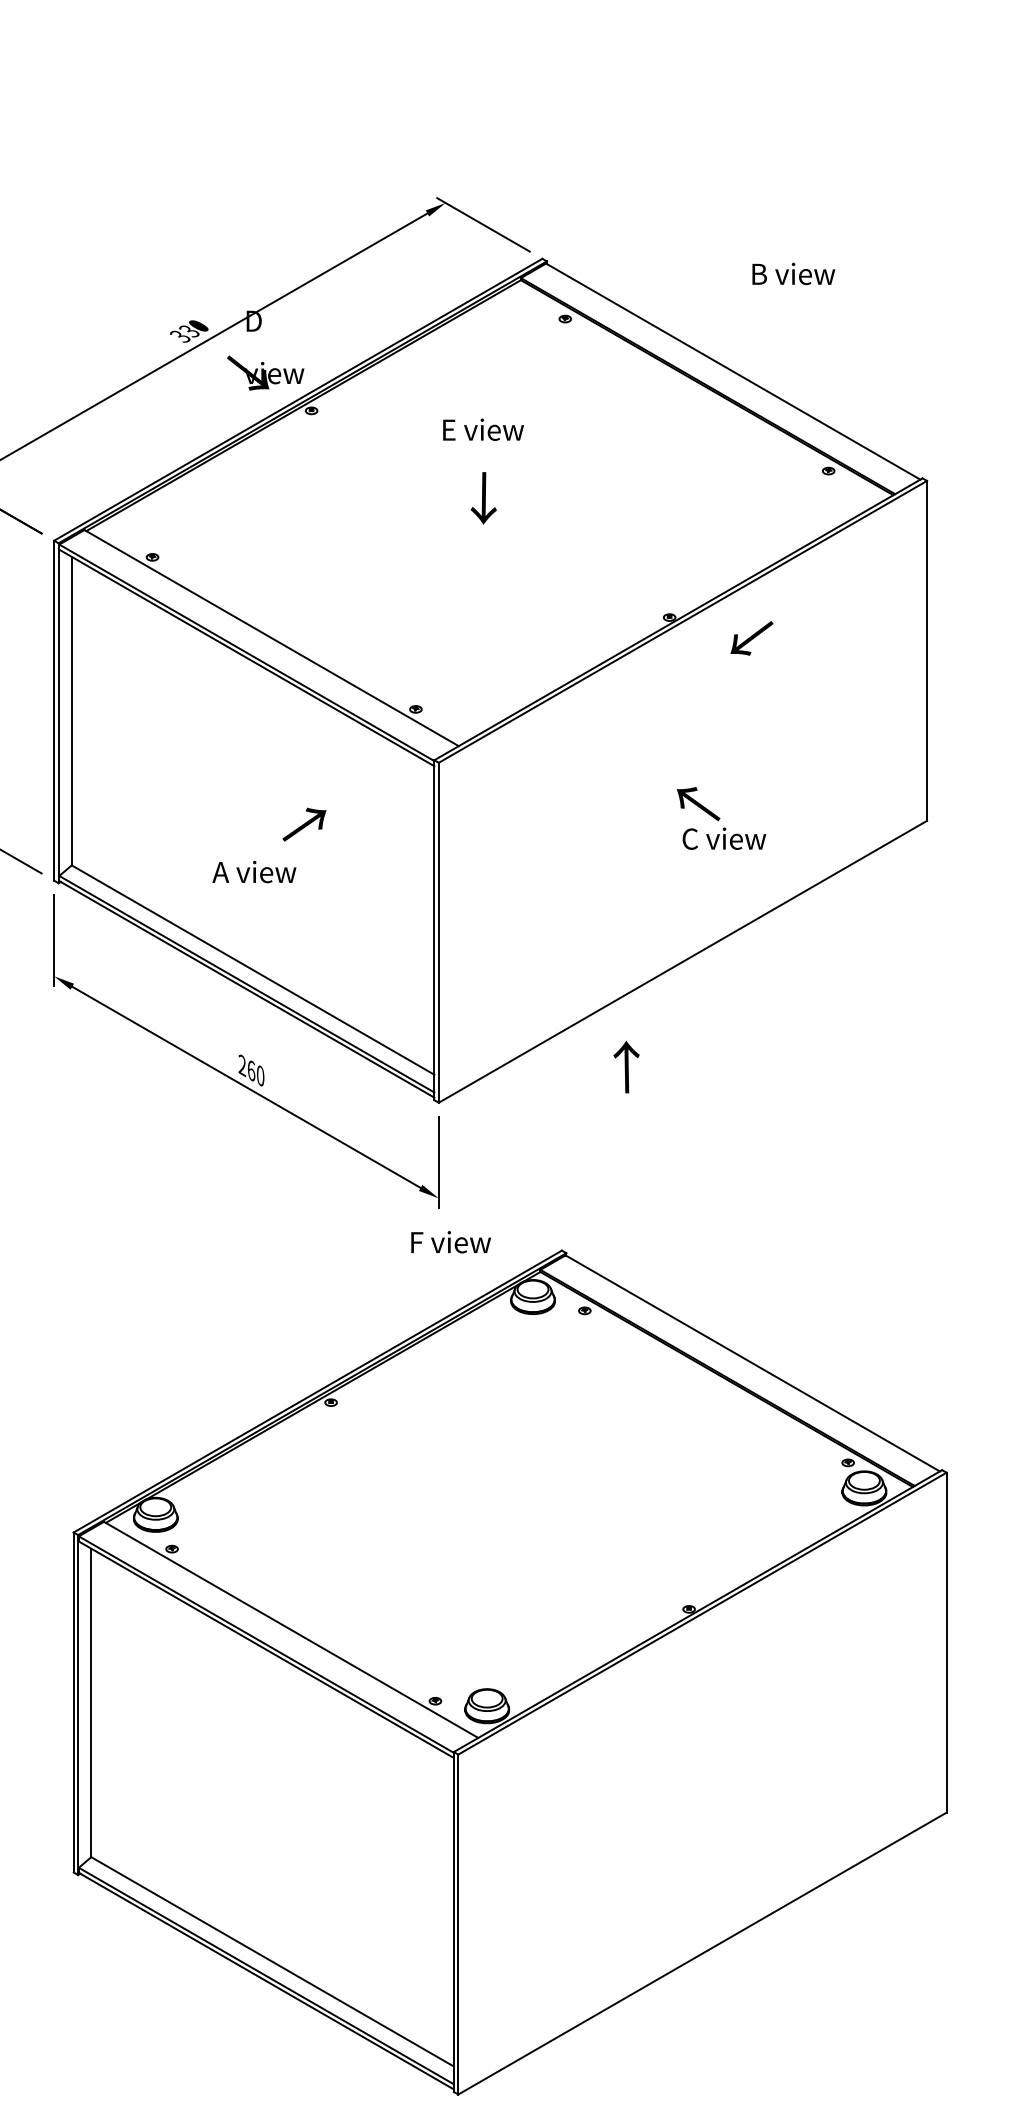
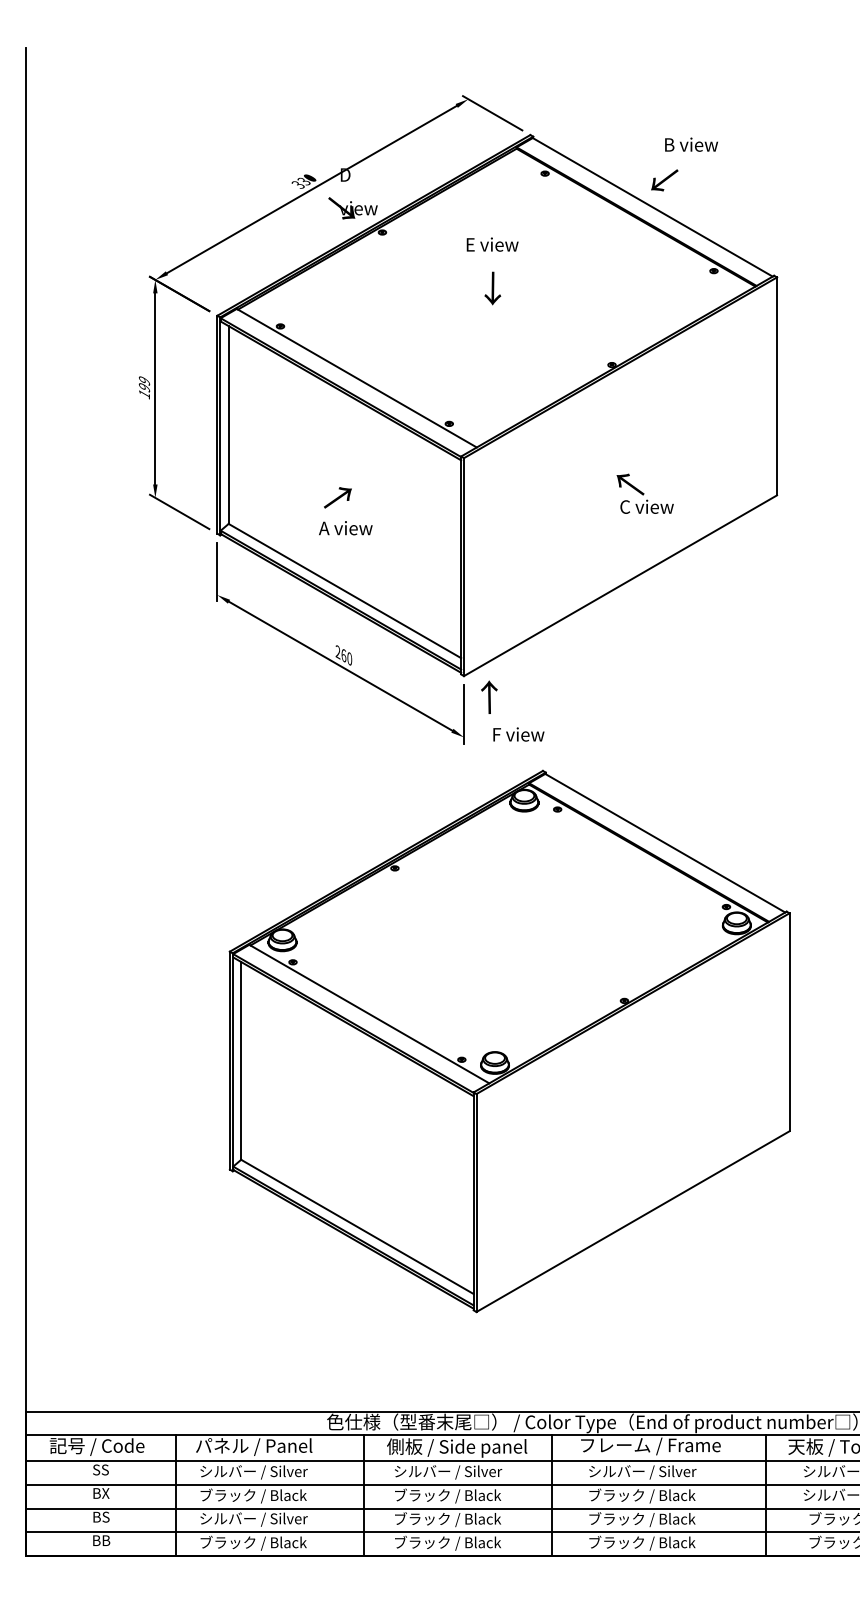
text: (751, 638) -> (664, 180), moved
text: (303, 824) -> (337, 497), moved
text: (626, 1065) -> (489, 696), moved
text: (450, 1242) -> (518, 734), moved

